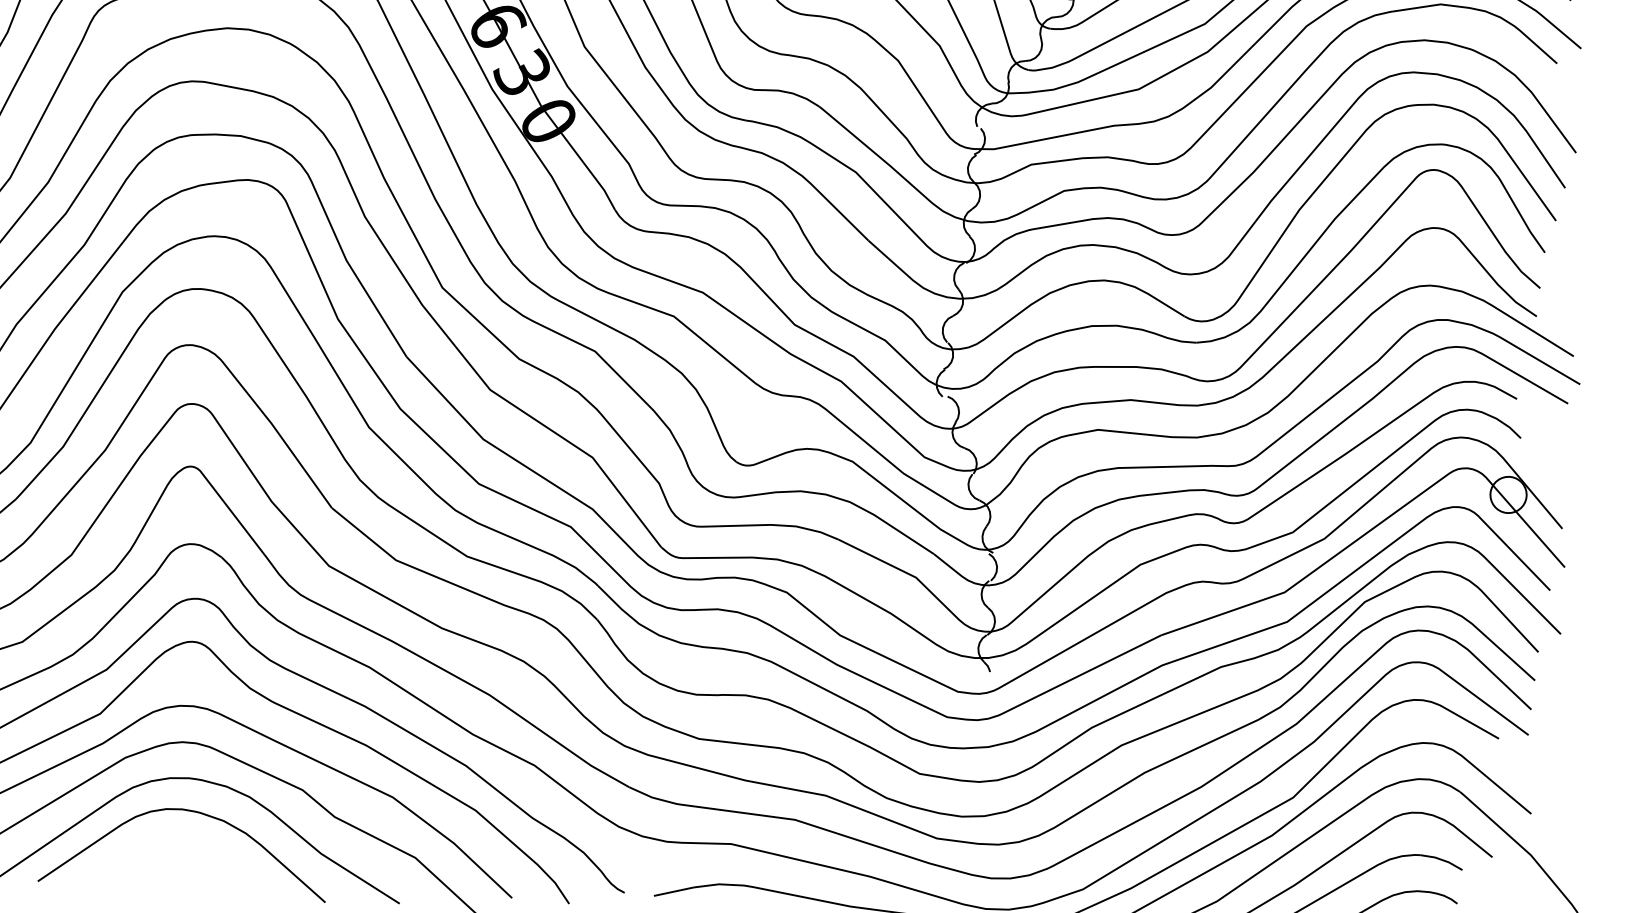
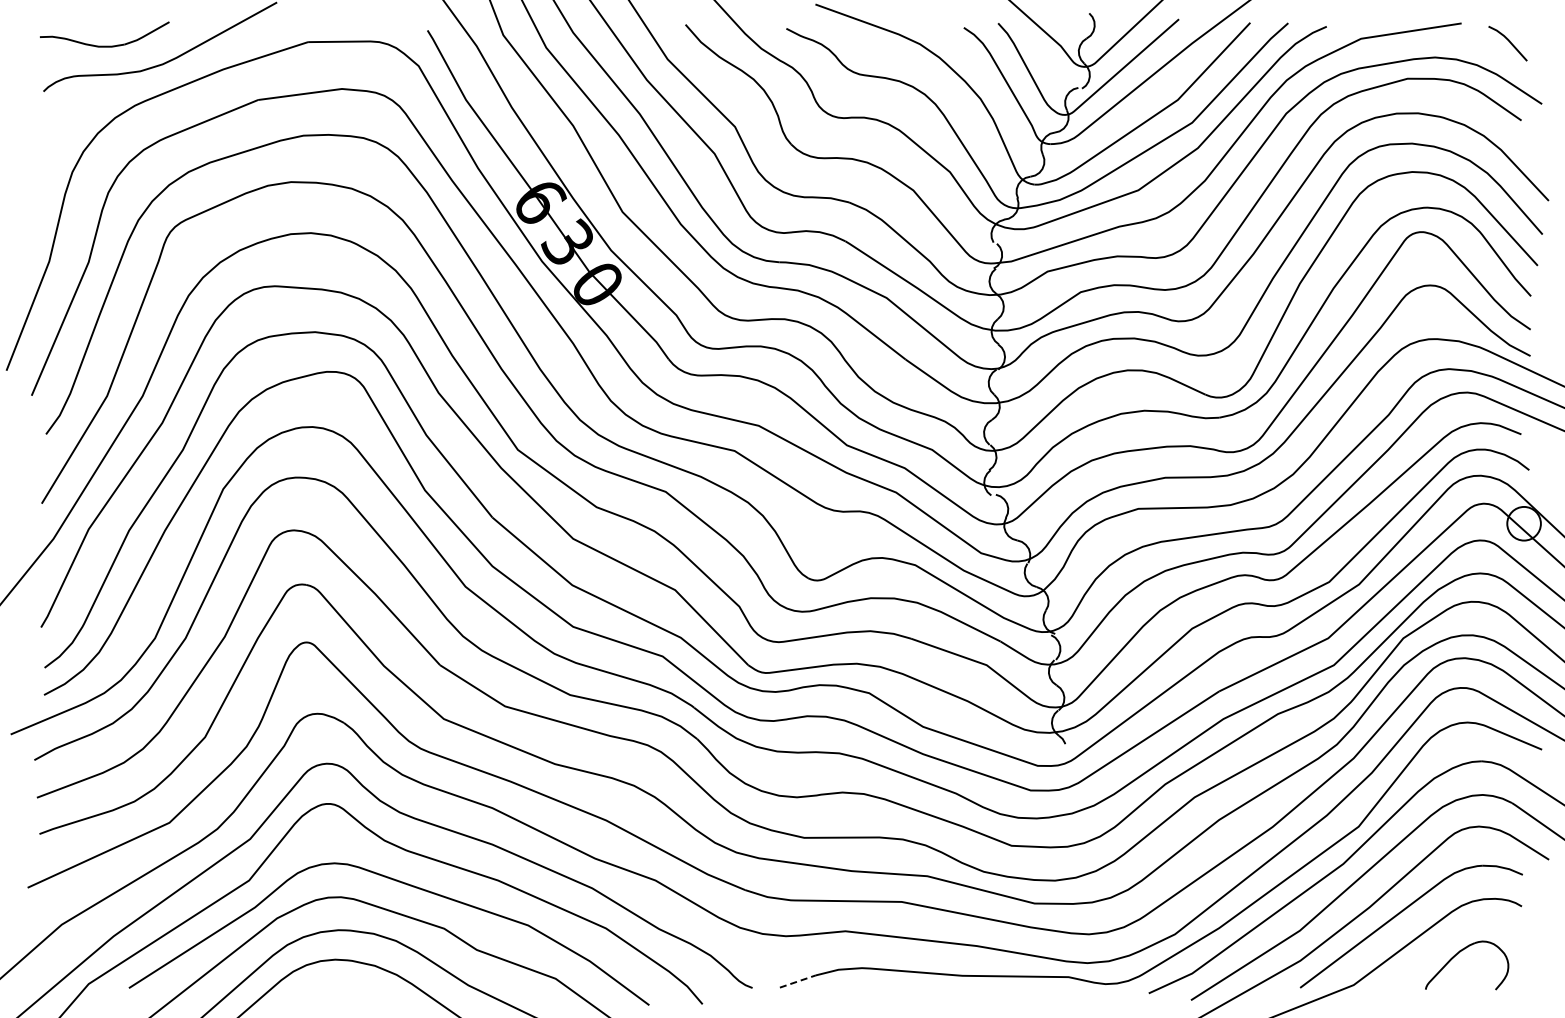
line: (673, 891) -> (797, 981), solid -> dashed

